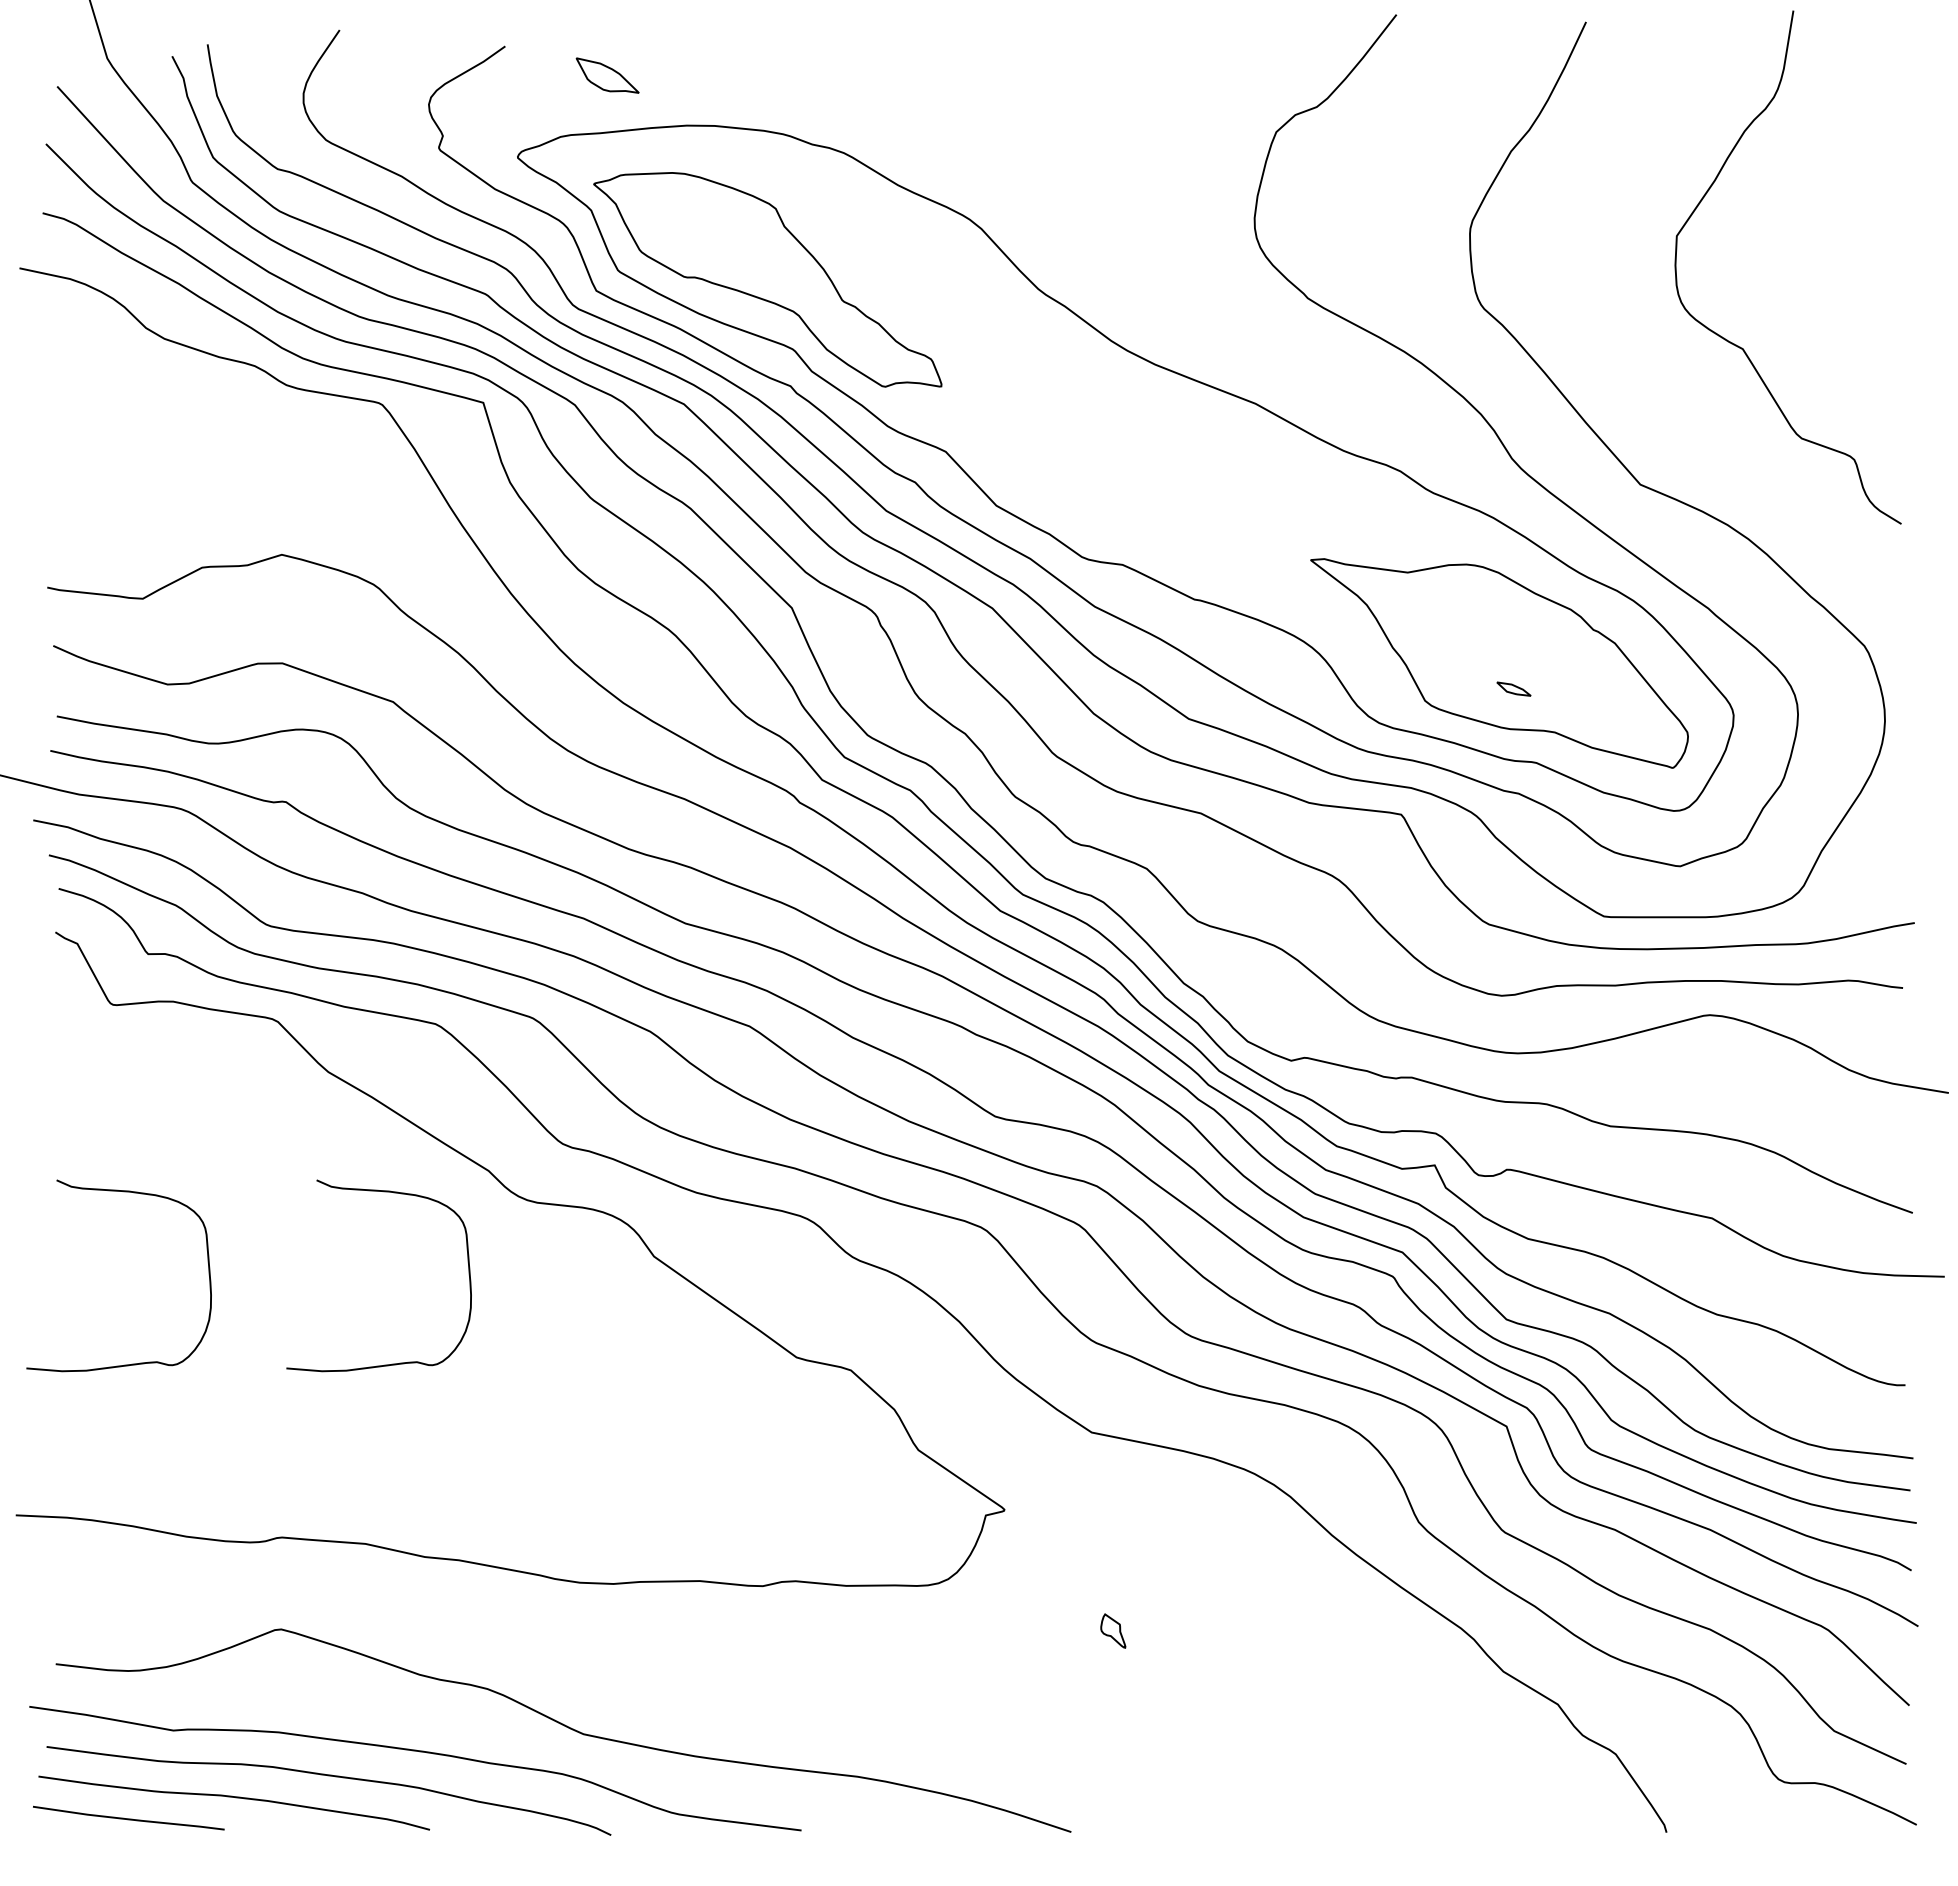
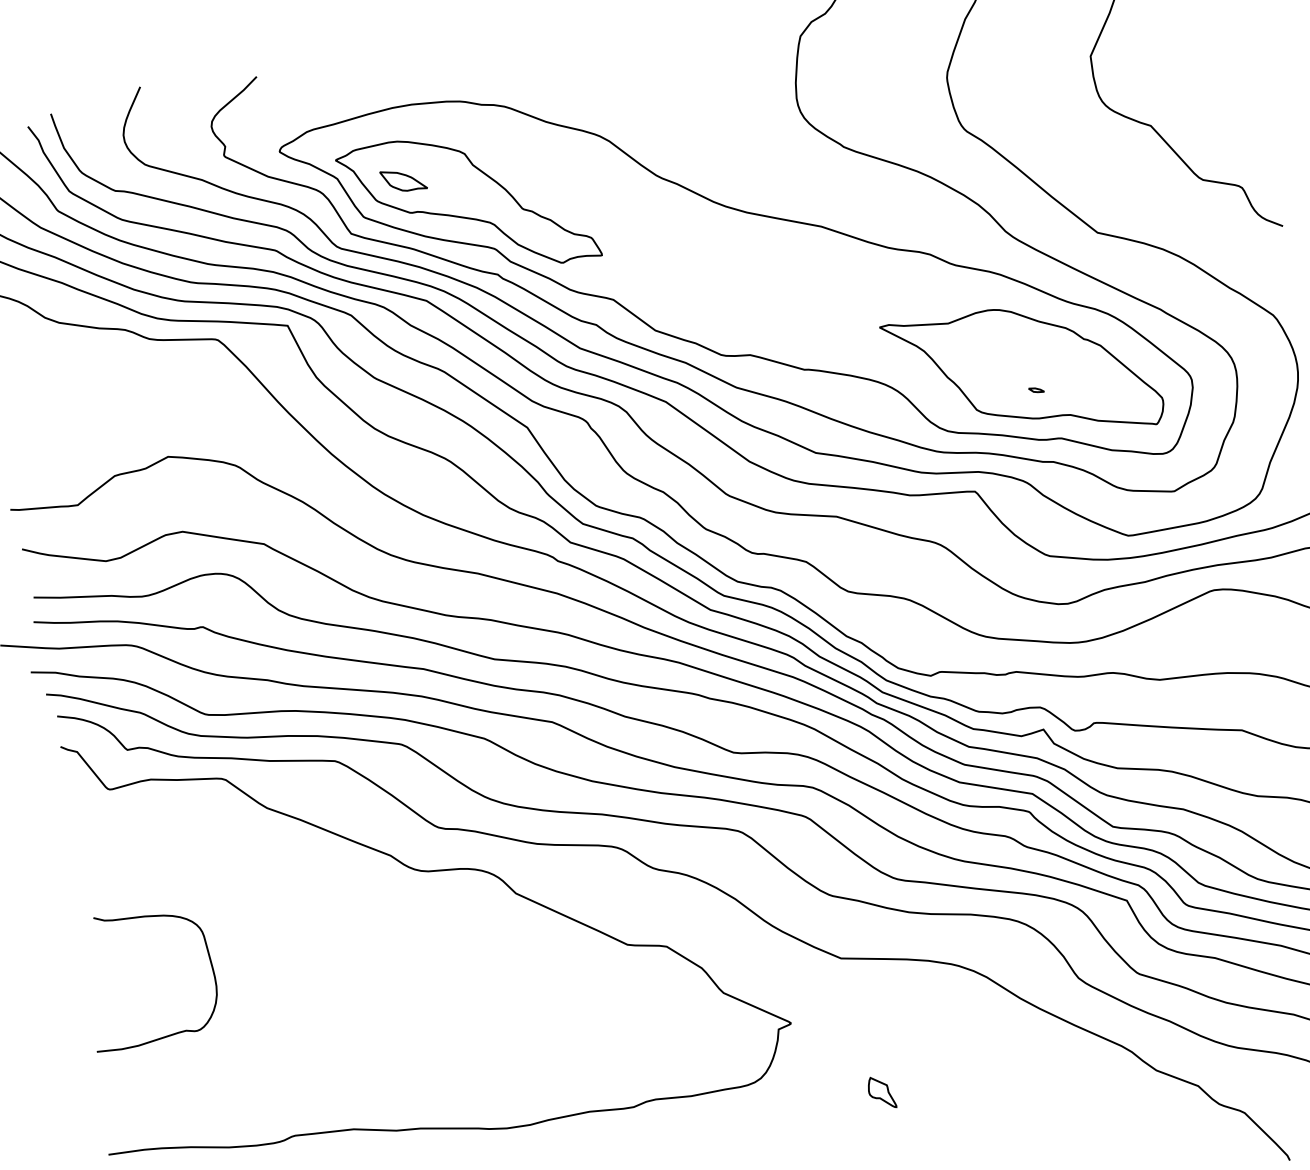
part: (607, 75) -> (403, 180), moved
part: (1513, 688) -> (1036, 389), size x0.62
curve: (383, 1192) -> (320, 884), removed
part: (1113, 1630) -> (881, 1092), size x1.43

